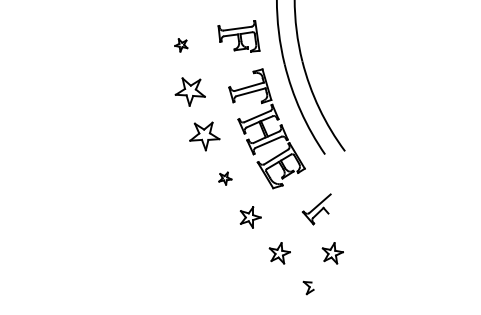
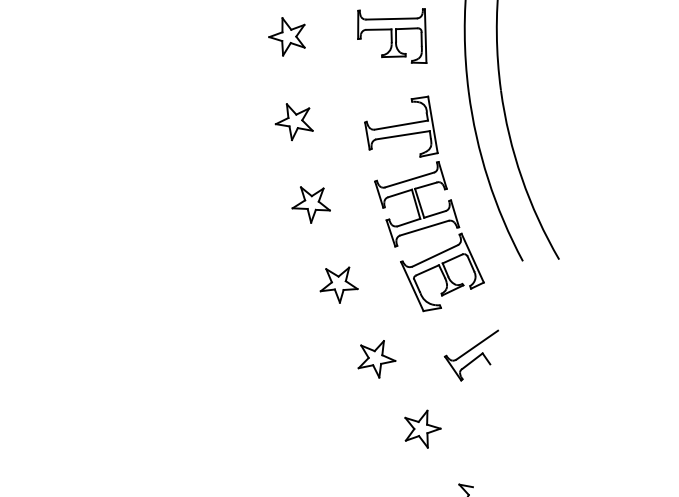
part: (181, 45) -> (288, 37), size x1.67
part: (190, 91) -> (295, 121), size x0.71
part: (204, 136) -> (311, 204), size x0.71
part: (225, 178) -> (340, 284), size x1.67
part: (316, 209) -> (469, 354), moved
part: (332, 253) -> (516, 439), removed

